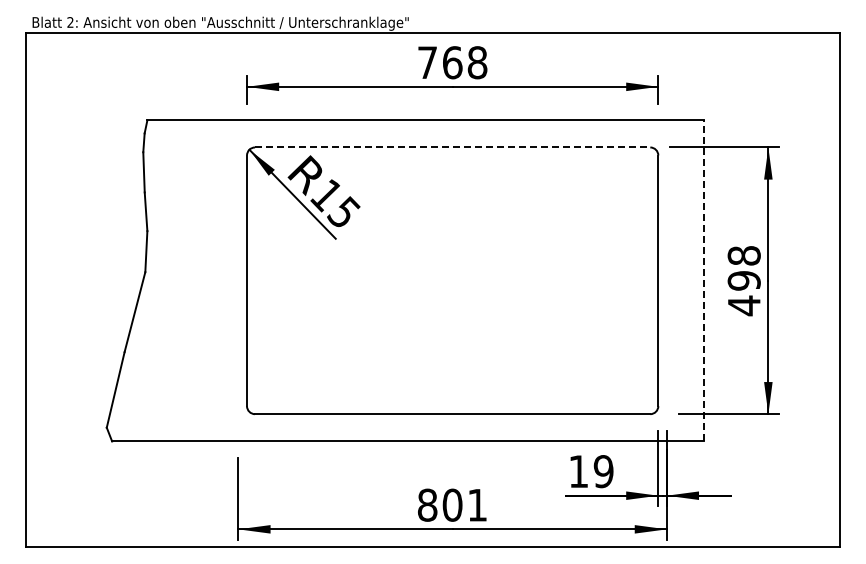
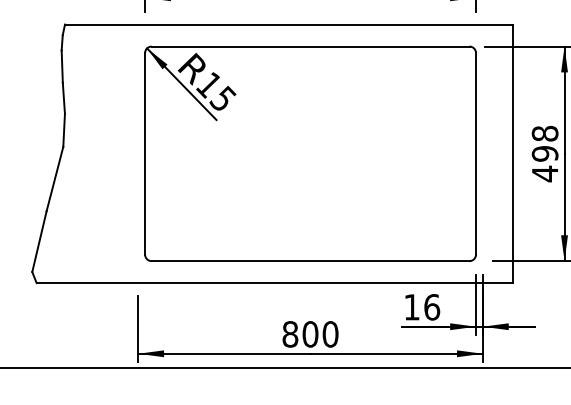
line: (452, 147) -> (310, 46), dashed -> solid
line: (704, 280) -> (513, 153), dashed -> solid
text: (603, 471) -> (431, 307), 19 -> 16
text: (477, 504) -> (330, 333), 801 -> 800

